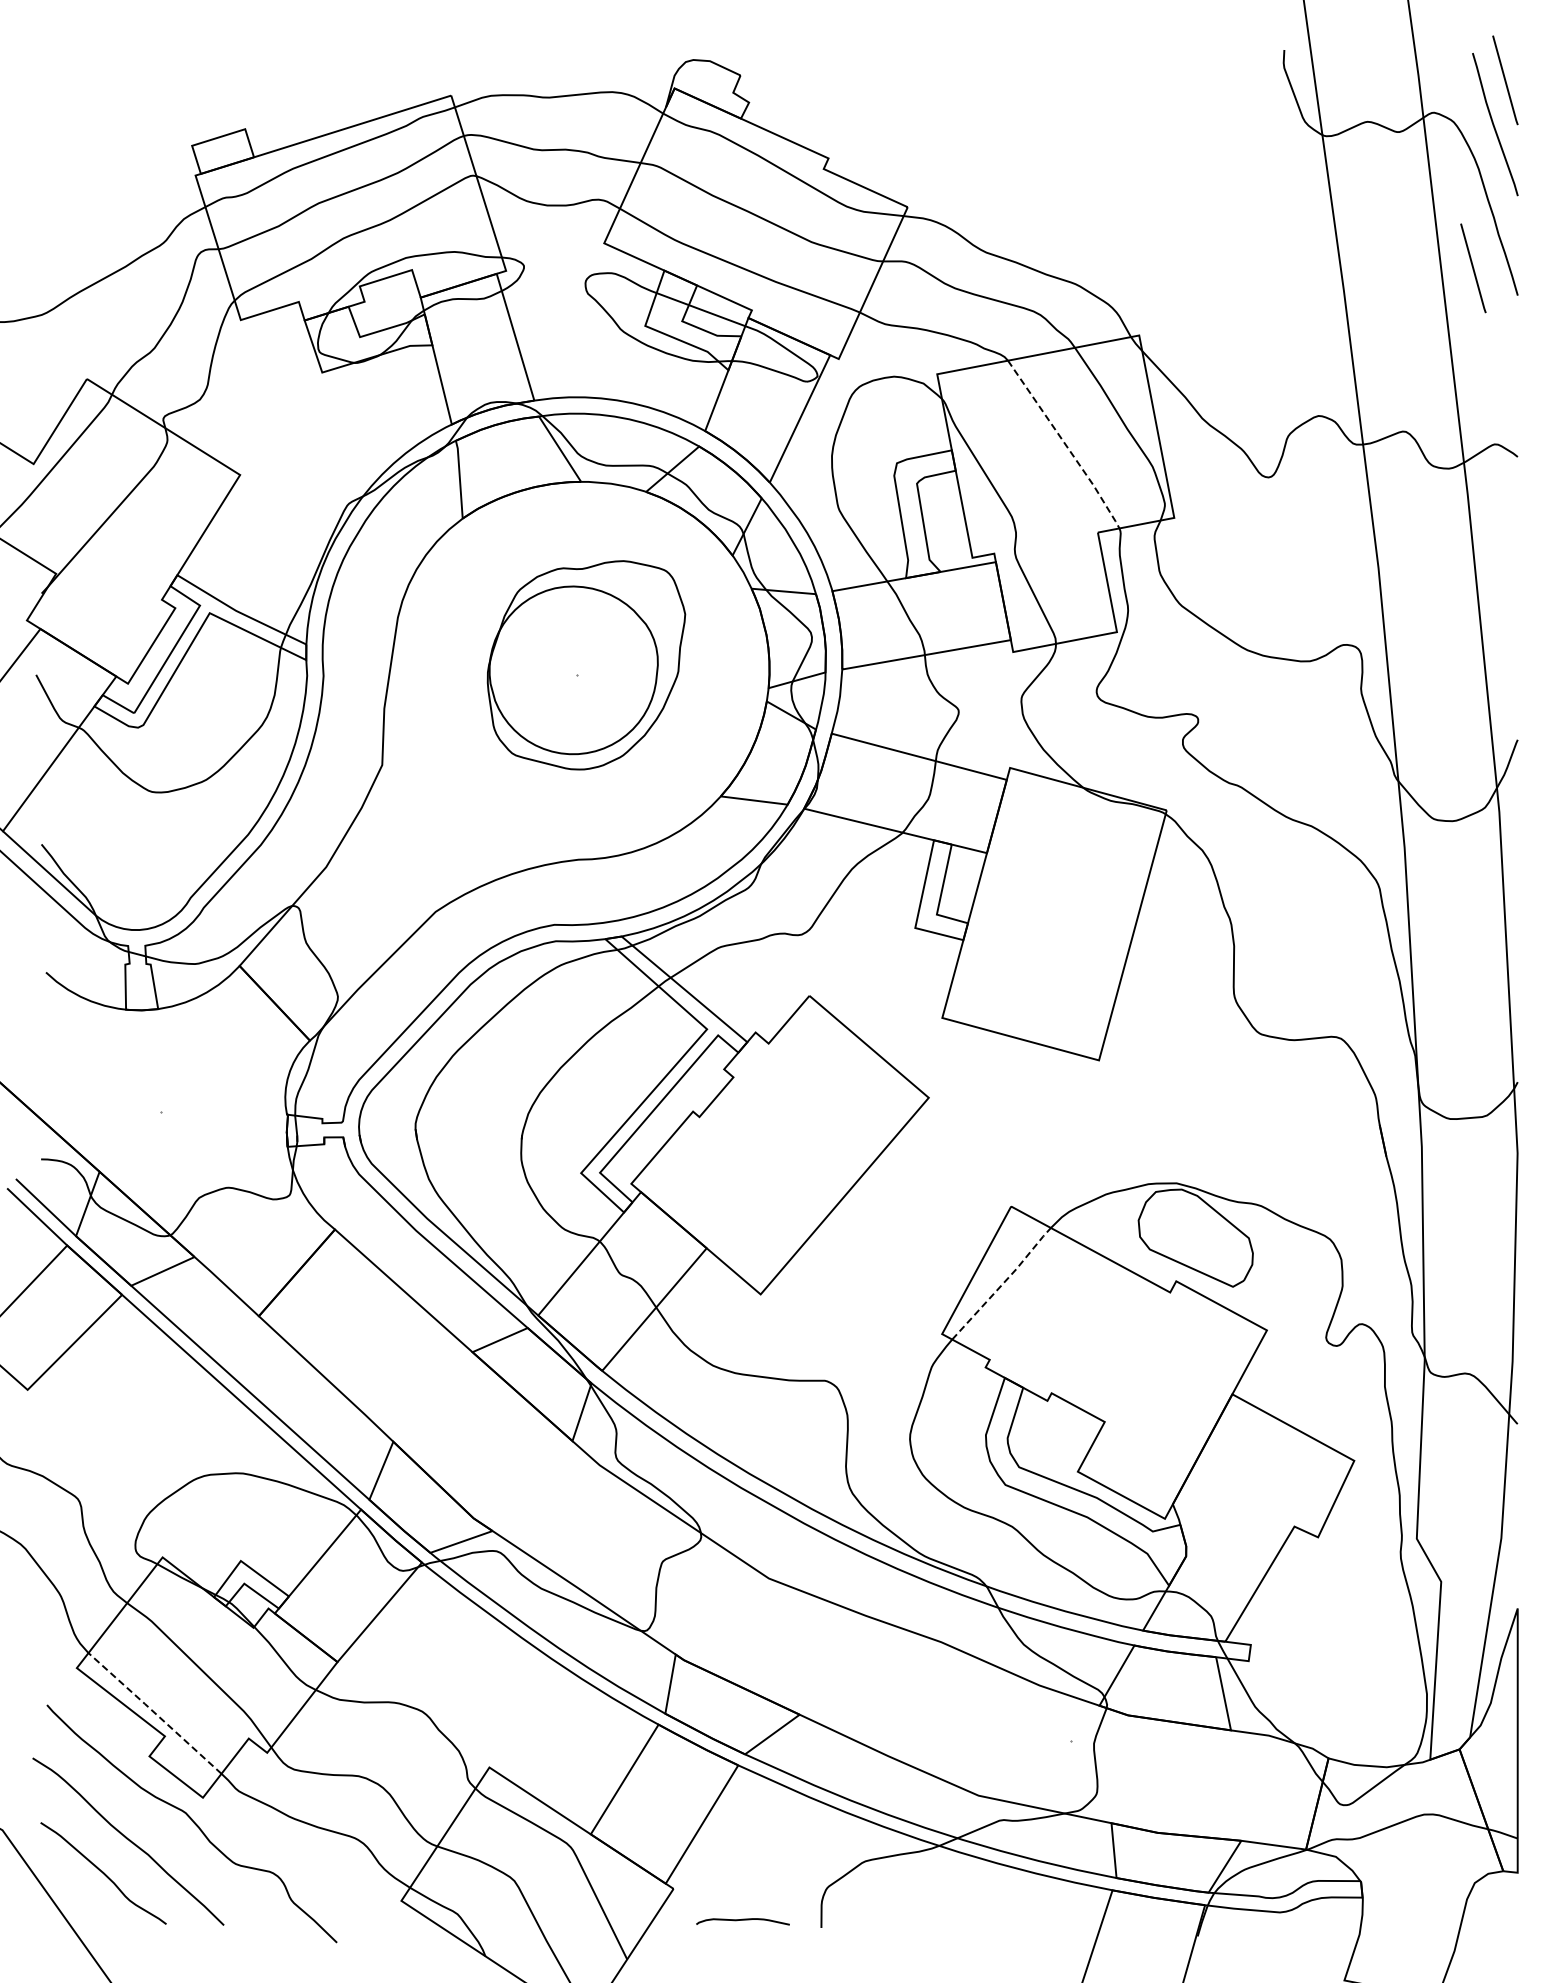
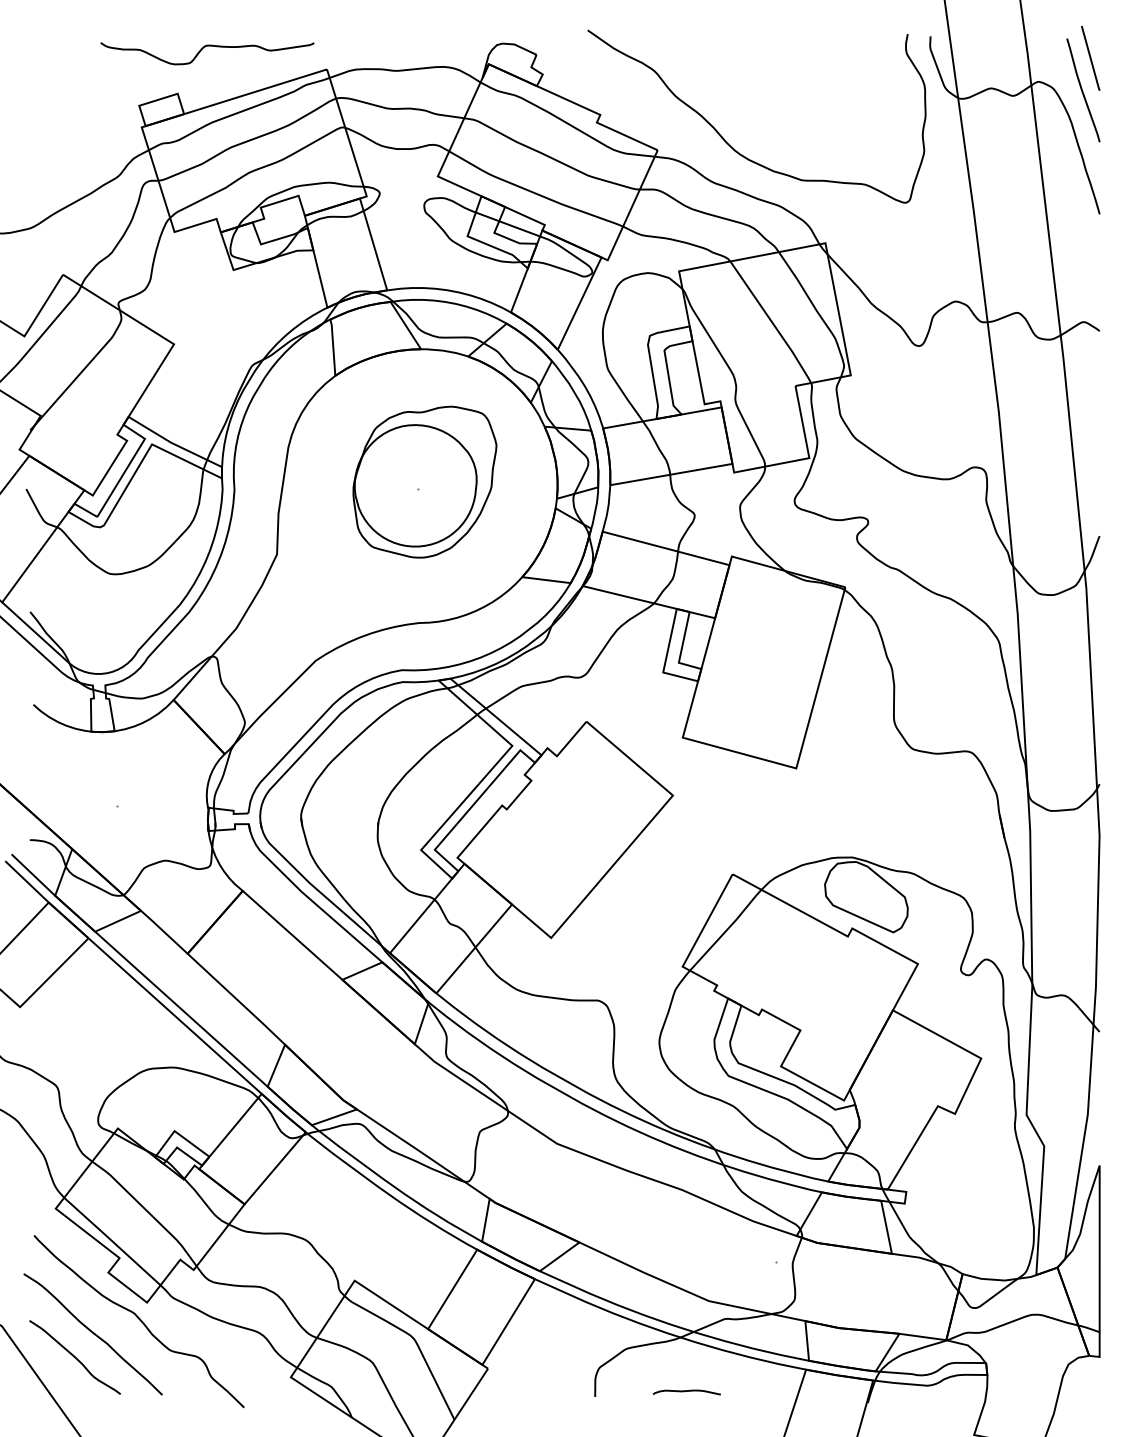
curve: (281, 66) -> (204, 48), added
curve: (1006, 198) -> (729, 143), added
line: (1473, 268) -> (1067, 194), removed
line: (1066, 445) -> (772, 322), dashed -> solid
line: (1003, 1283) -> (727, 930), dashed -> solid
line: (154, 1712) -> (112, 1240), dashed -> solid
curve: (742, 1920) -> (686, 1391), moved

